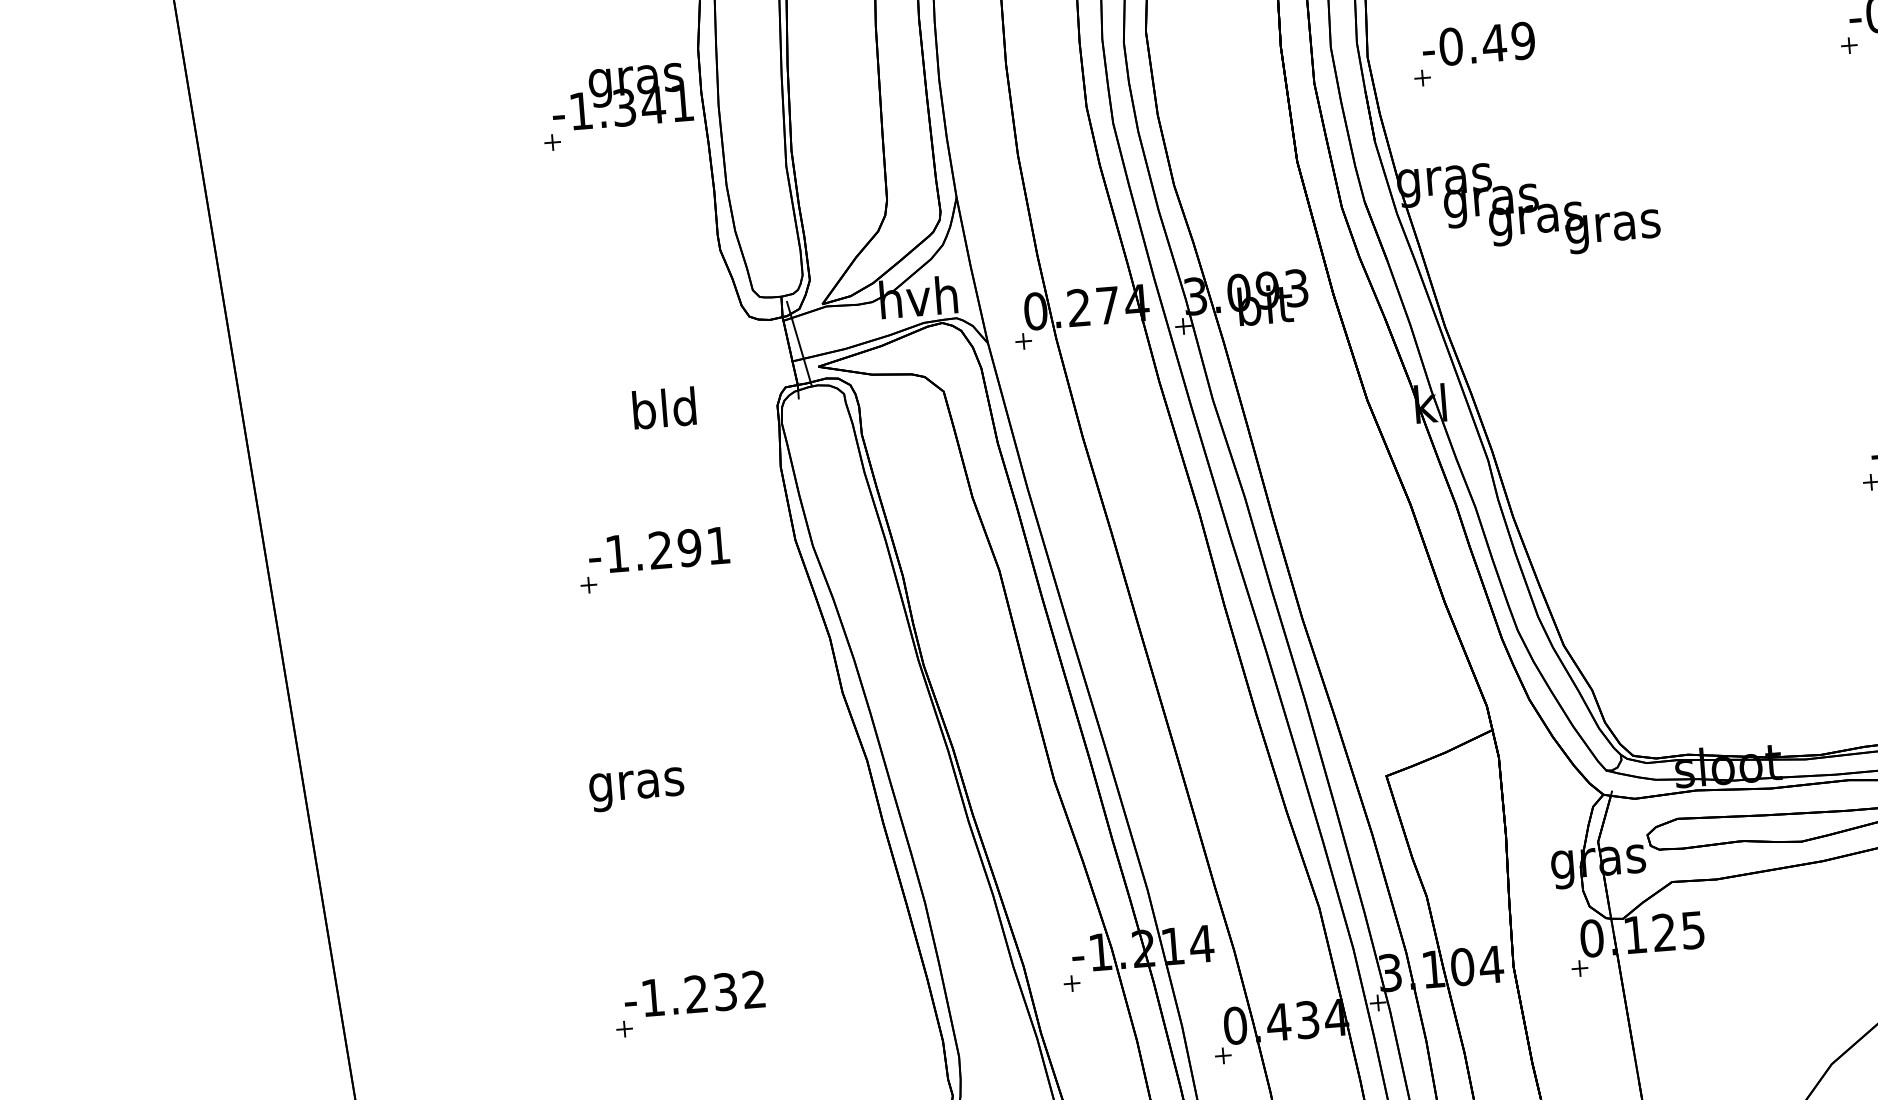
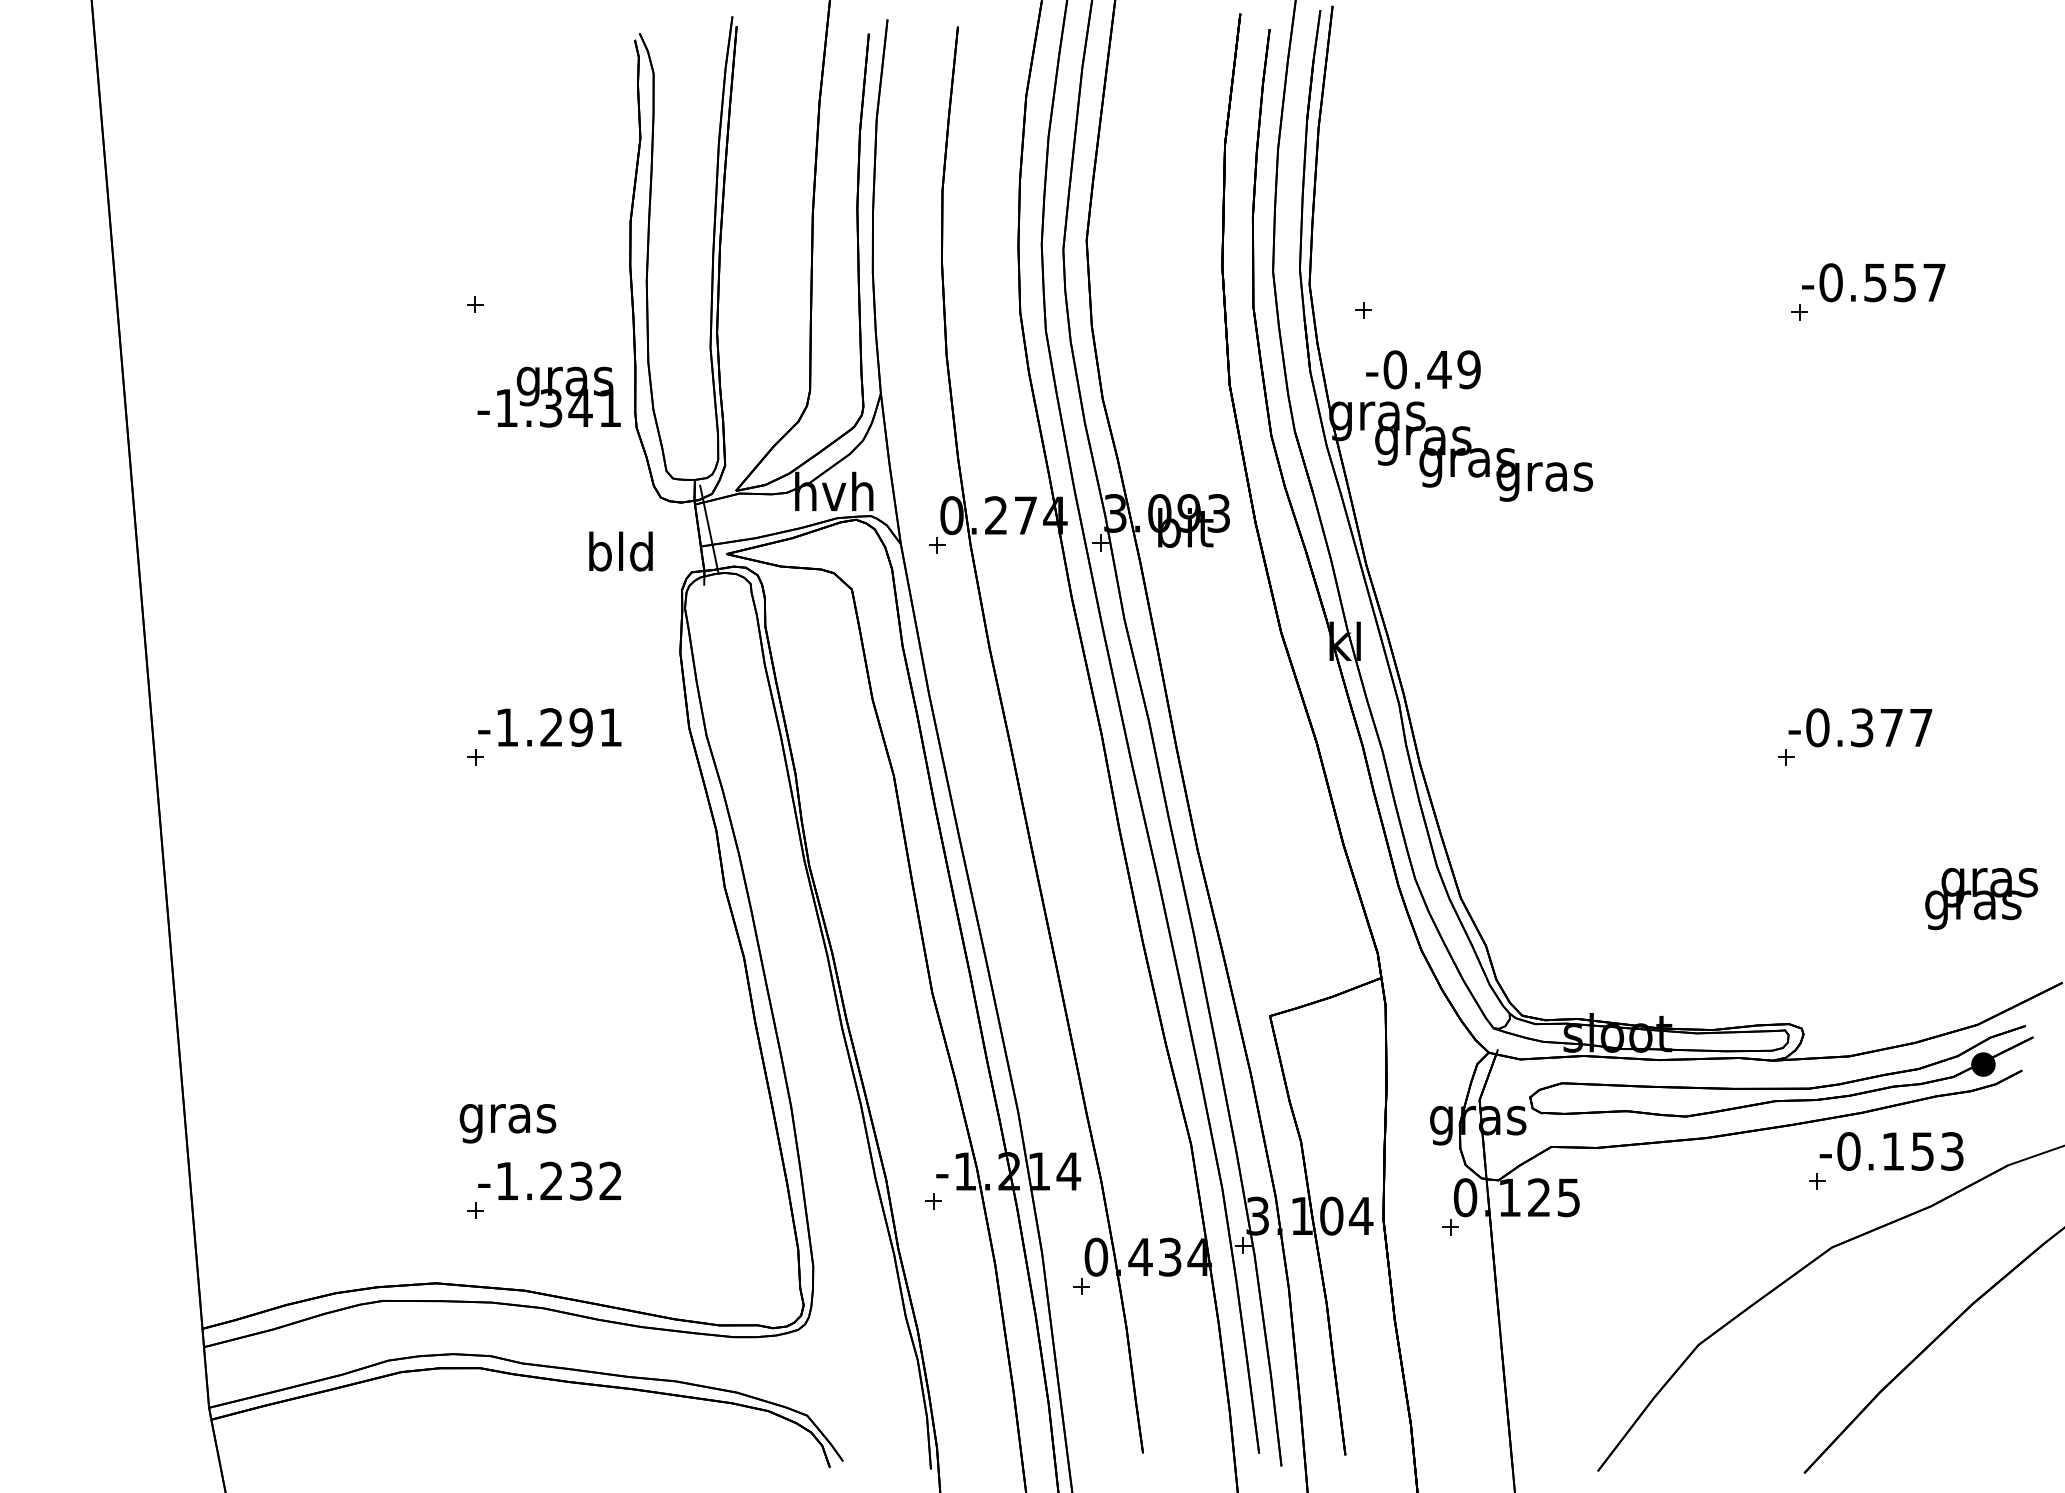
text: (1478, 44) -> (1423, 369), moved
text: (621, 96) -> (548, 396), moved
text: (663, 408) -> (620, 551), moved
text: (636, 789) -> (507, 1123), moved

